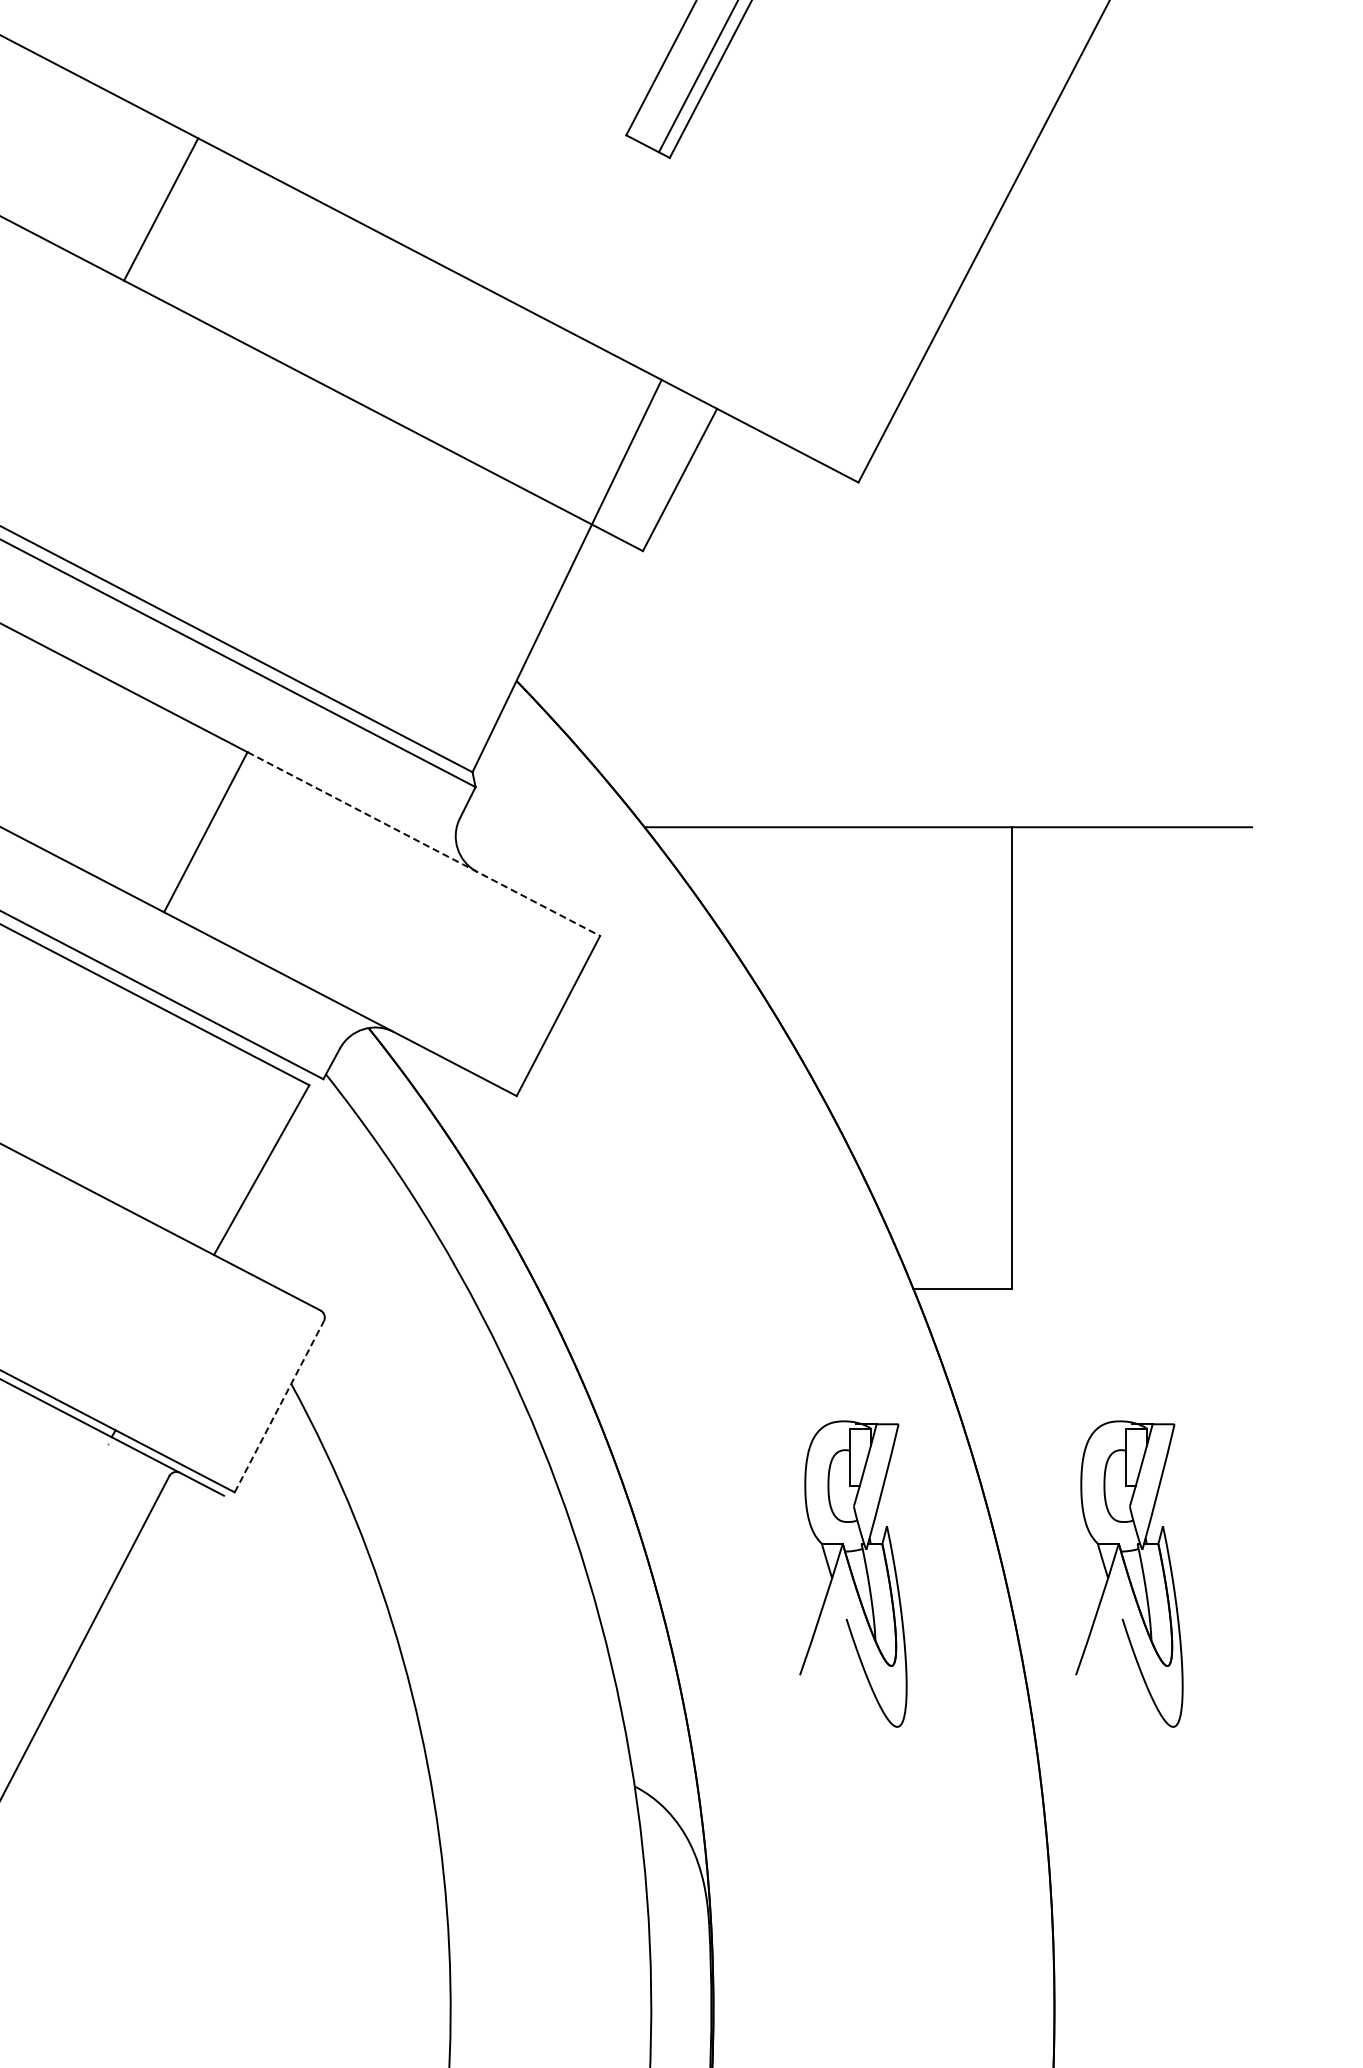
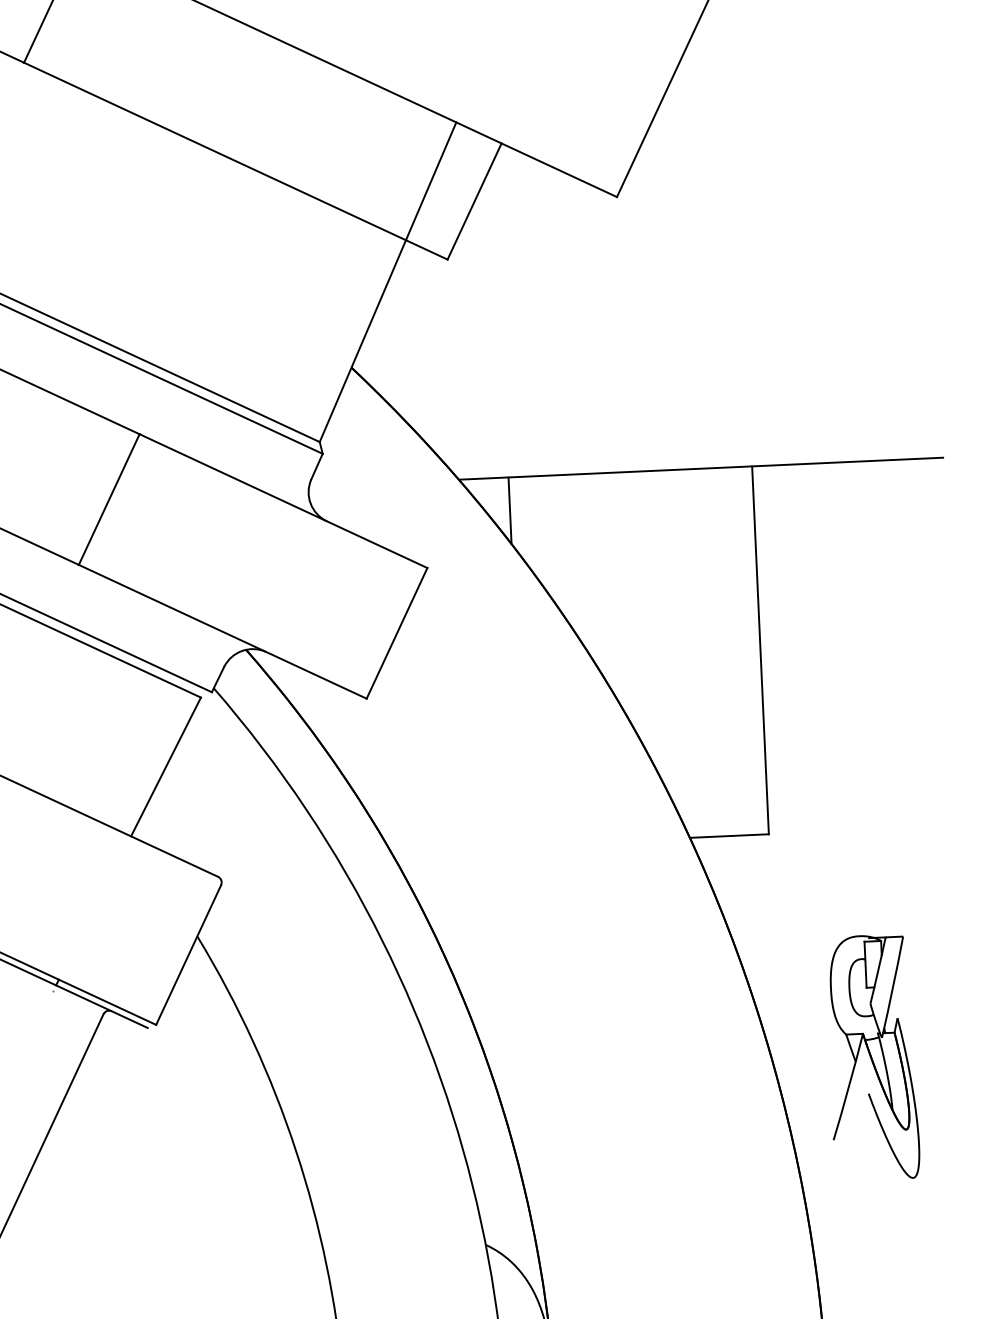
line: (423, 844) -> (283, 501), dashed -> solid
line: (706, 868) -> (509, 510), added
line: (279, 1406) -> (188, 954), dashed -> solid
part: (853, 1573) -> (652, 1067), removed

